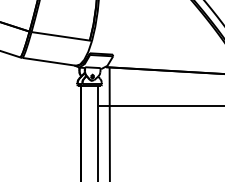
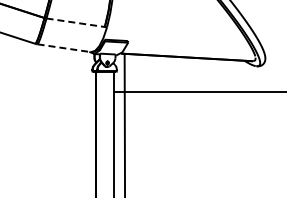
line: (61, 36) -> (76, 22), solid -> dashed
line: (49, 62) -> (64, 48), solid -> dashed

